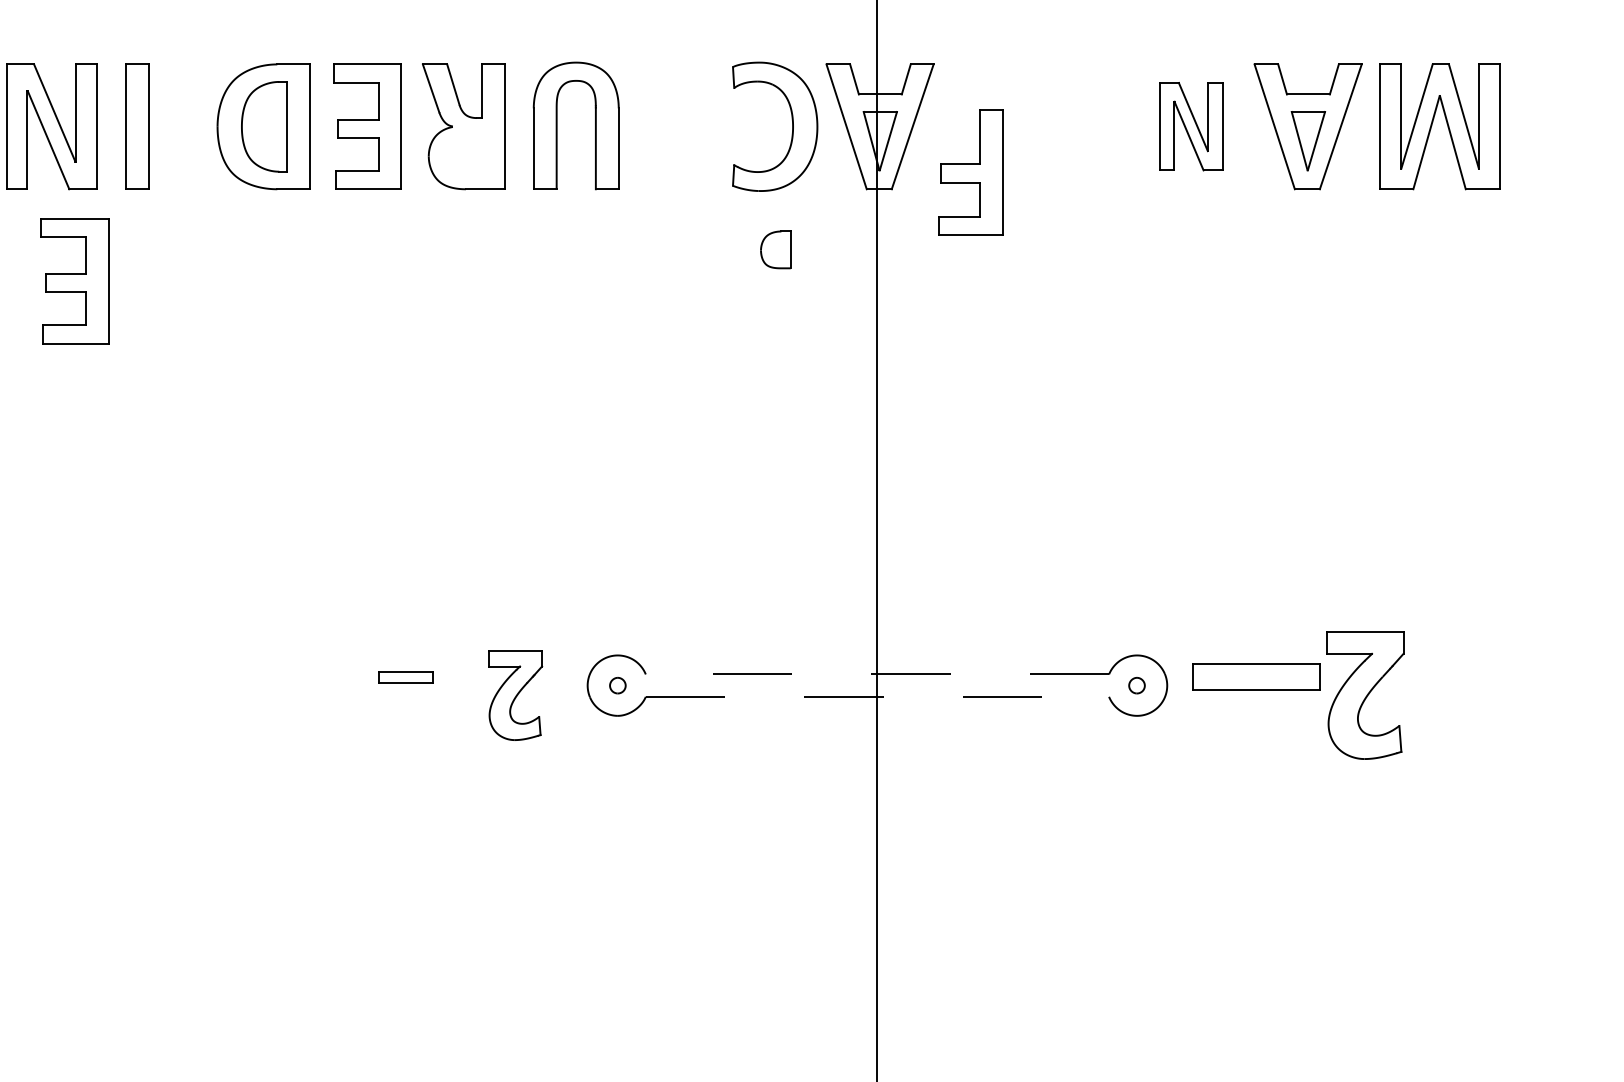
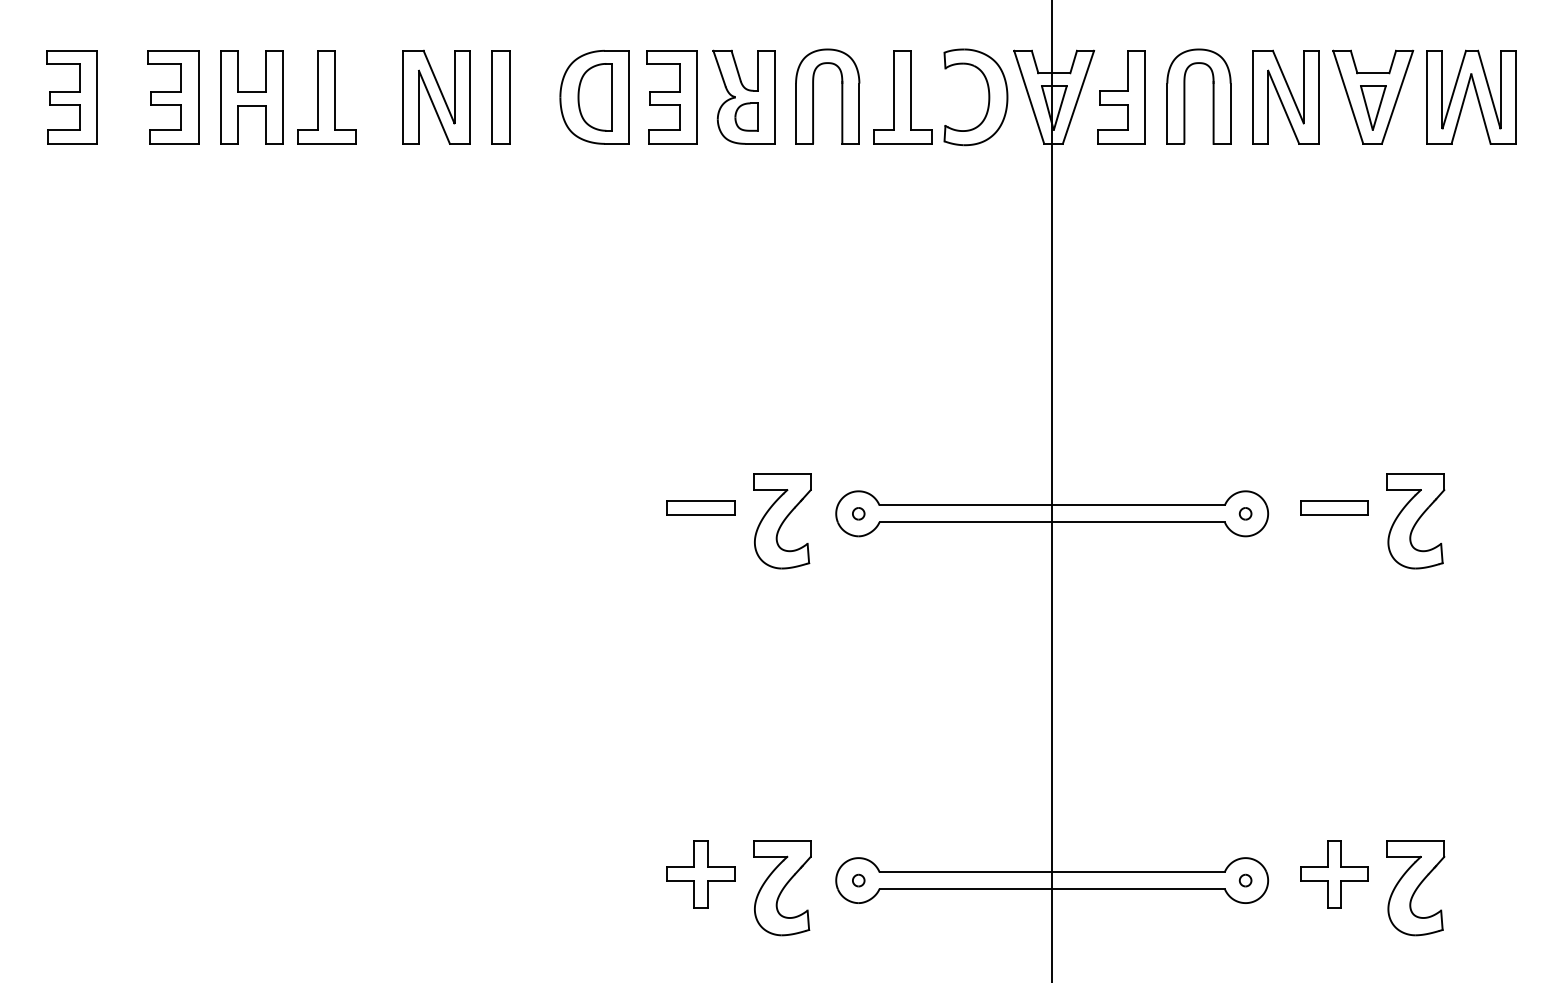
part: (1056, 125) -> (1185, 96), added
part: (1190, 125) -> (1285, 96), size x1.43
part: (676, 127) -> (902, 97), added
part: (970, 172) -> (1121, 97), moved
part: (775, 249) -> (746, 116), moved
part: (74, 281) -> (453, 212), removed
line: (877, 674) -> (1052, 505), dashed -> solid
part: (405, 677) -> (700, 507), size x1.67
part: (1256, 677) -> (1334, 507), size x0.71
part: (515, 695) -> (782, 521), size x1.43
line: (877, 697) -> (1052, 522), dashed -> solid

